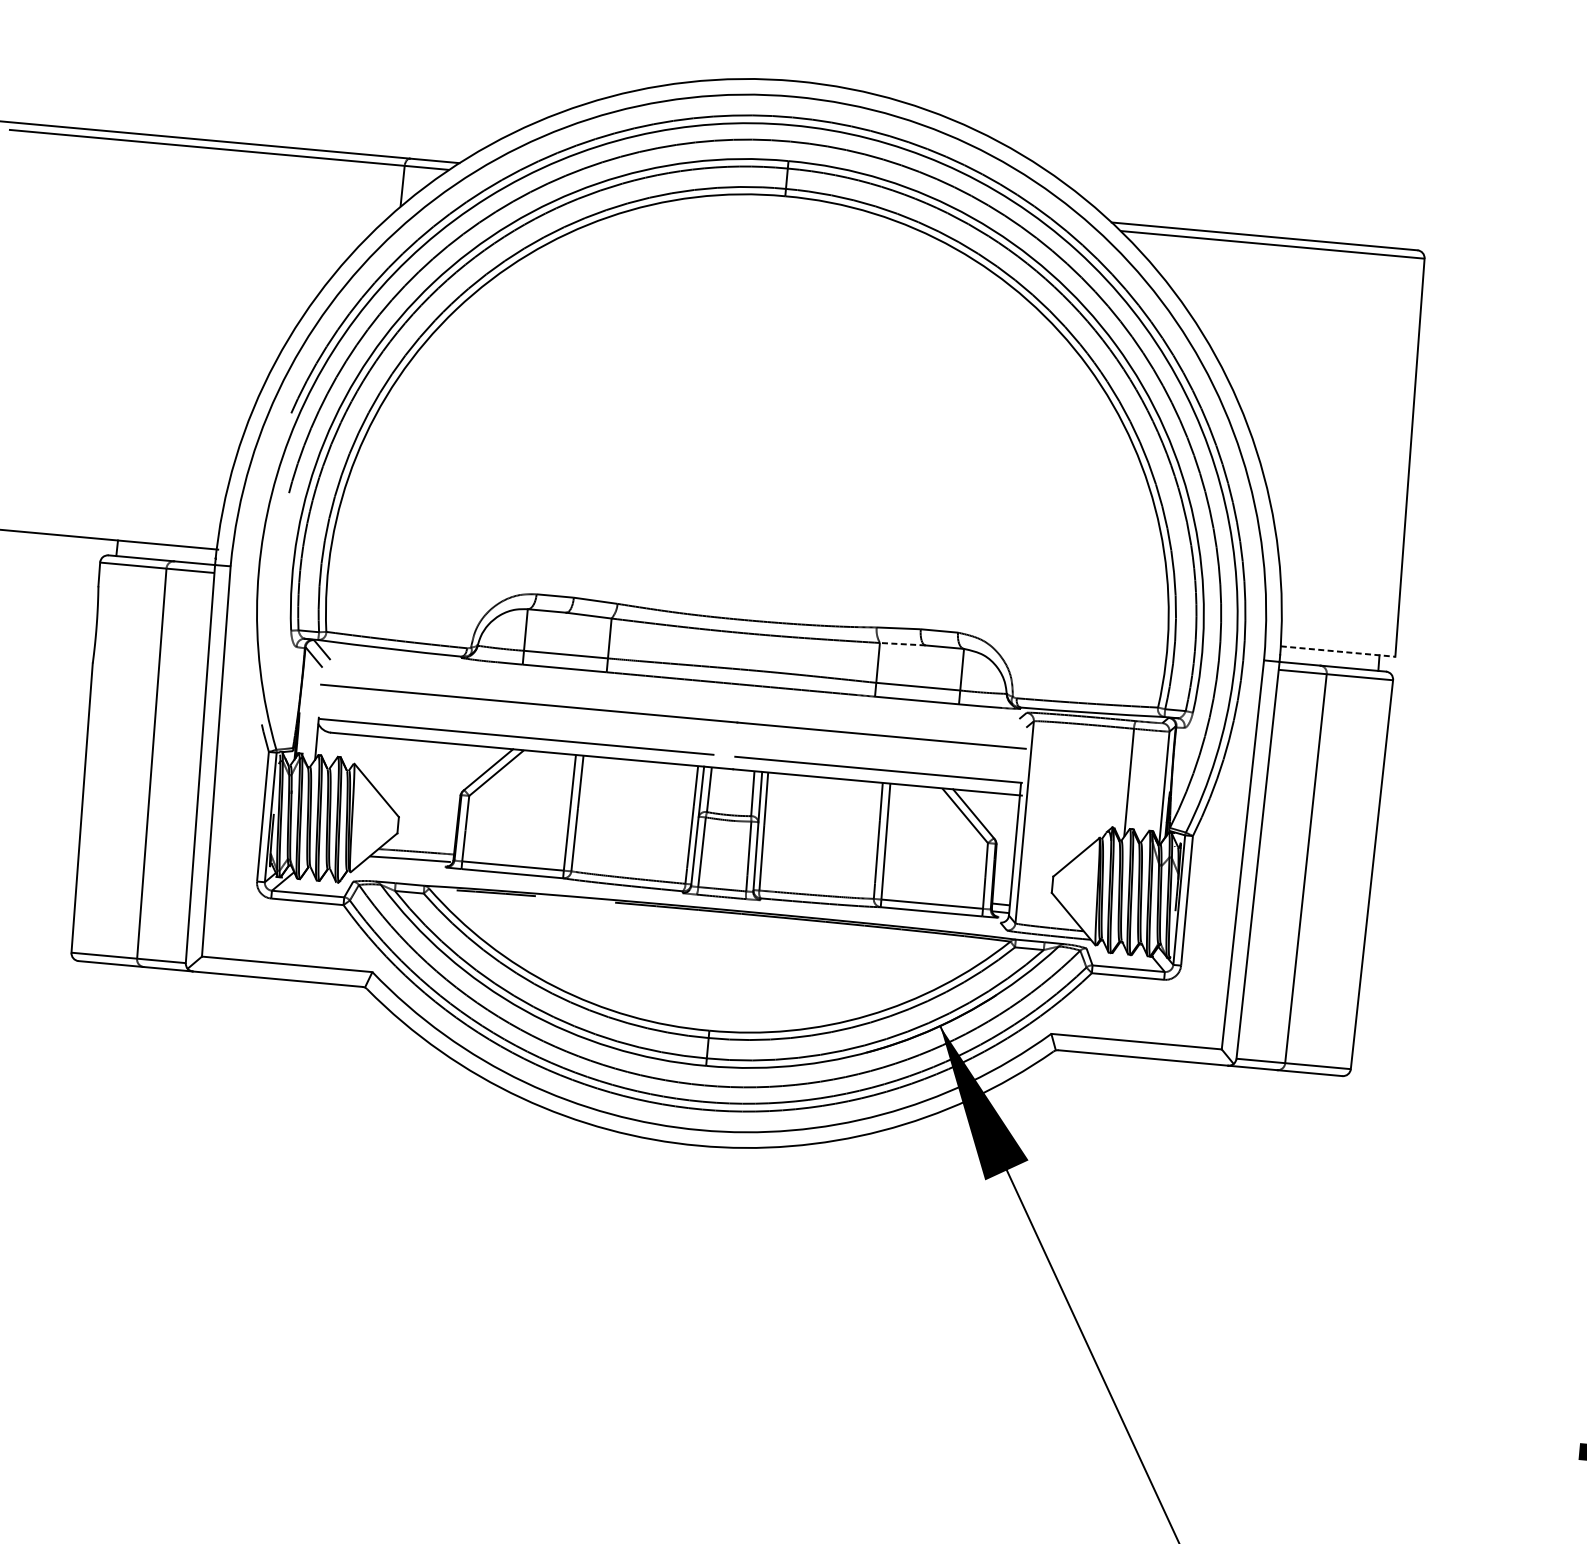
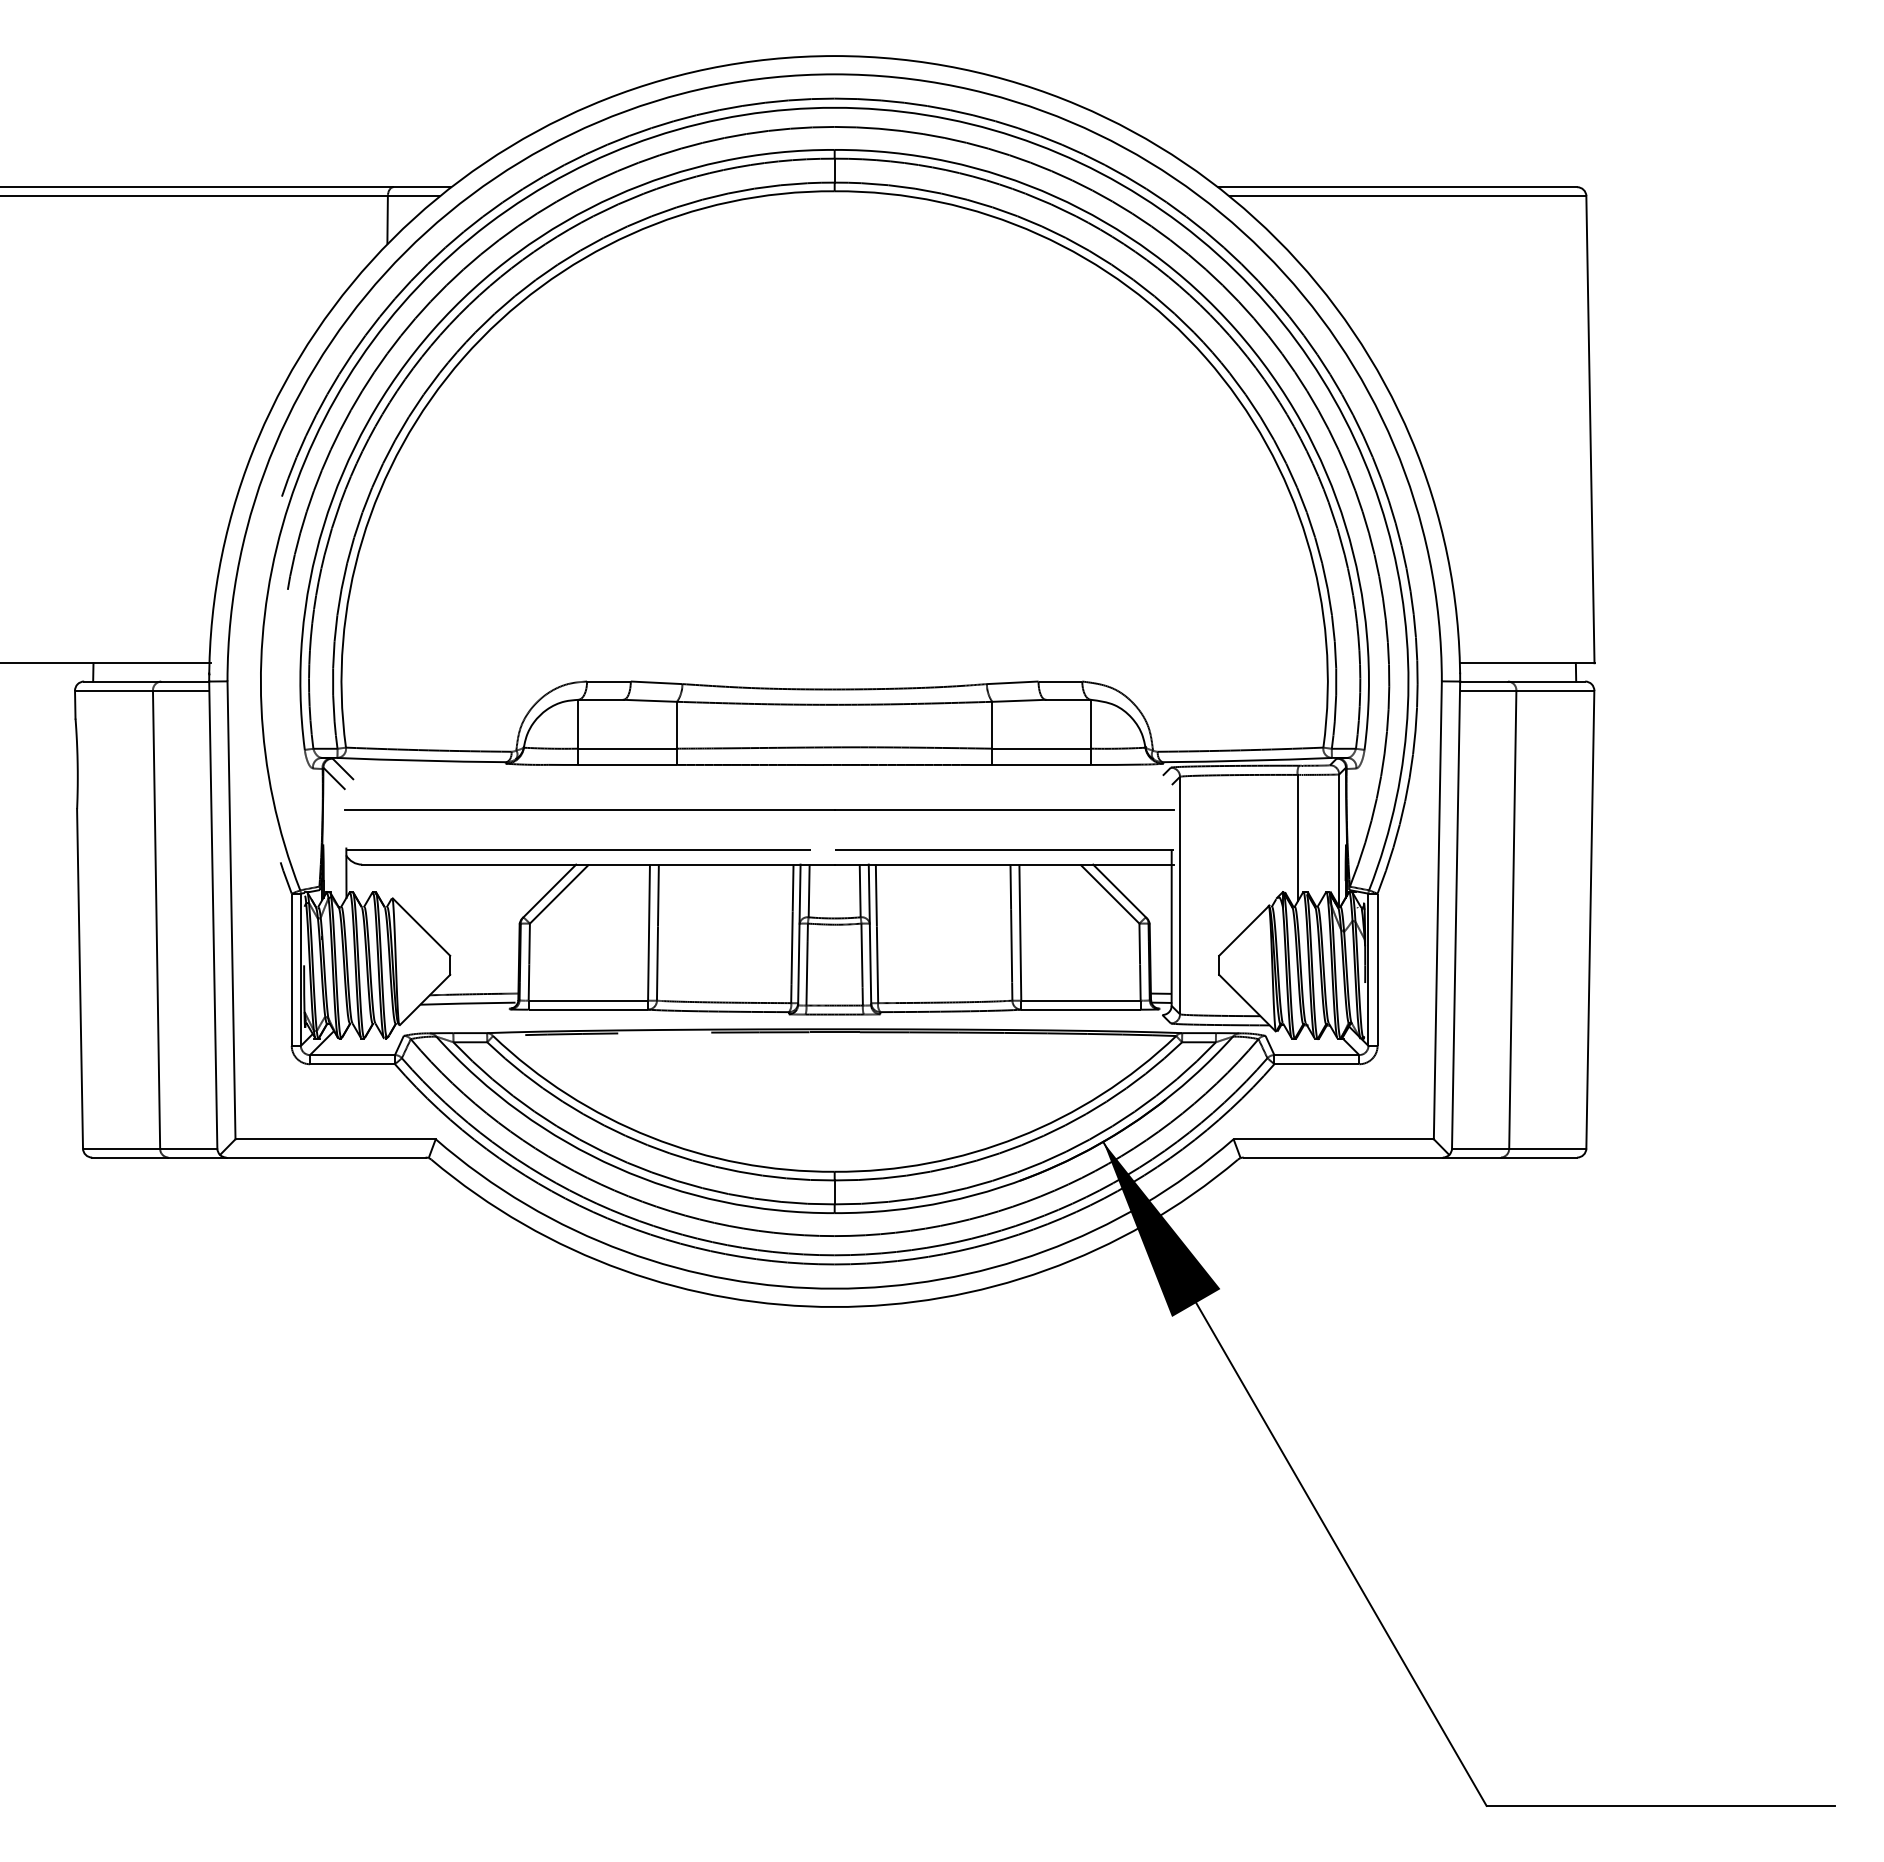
line: (903, 643) -> (1019, 700), dashed -> solid
line: (1338, 651) -> (1527, 663), dashed -> solid

